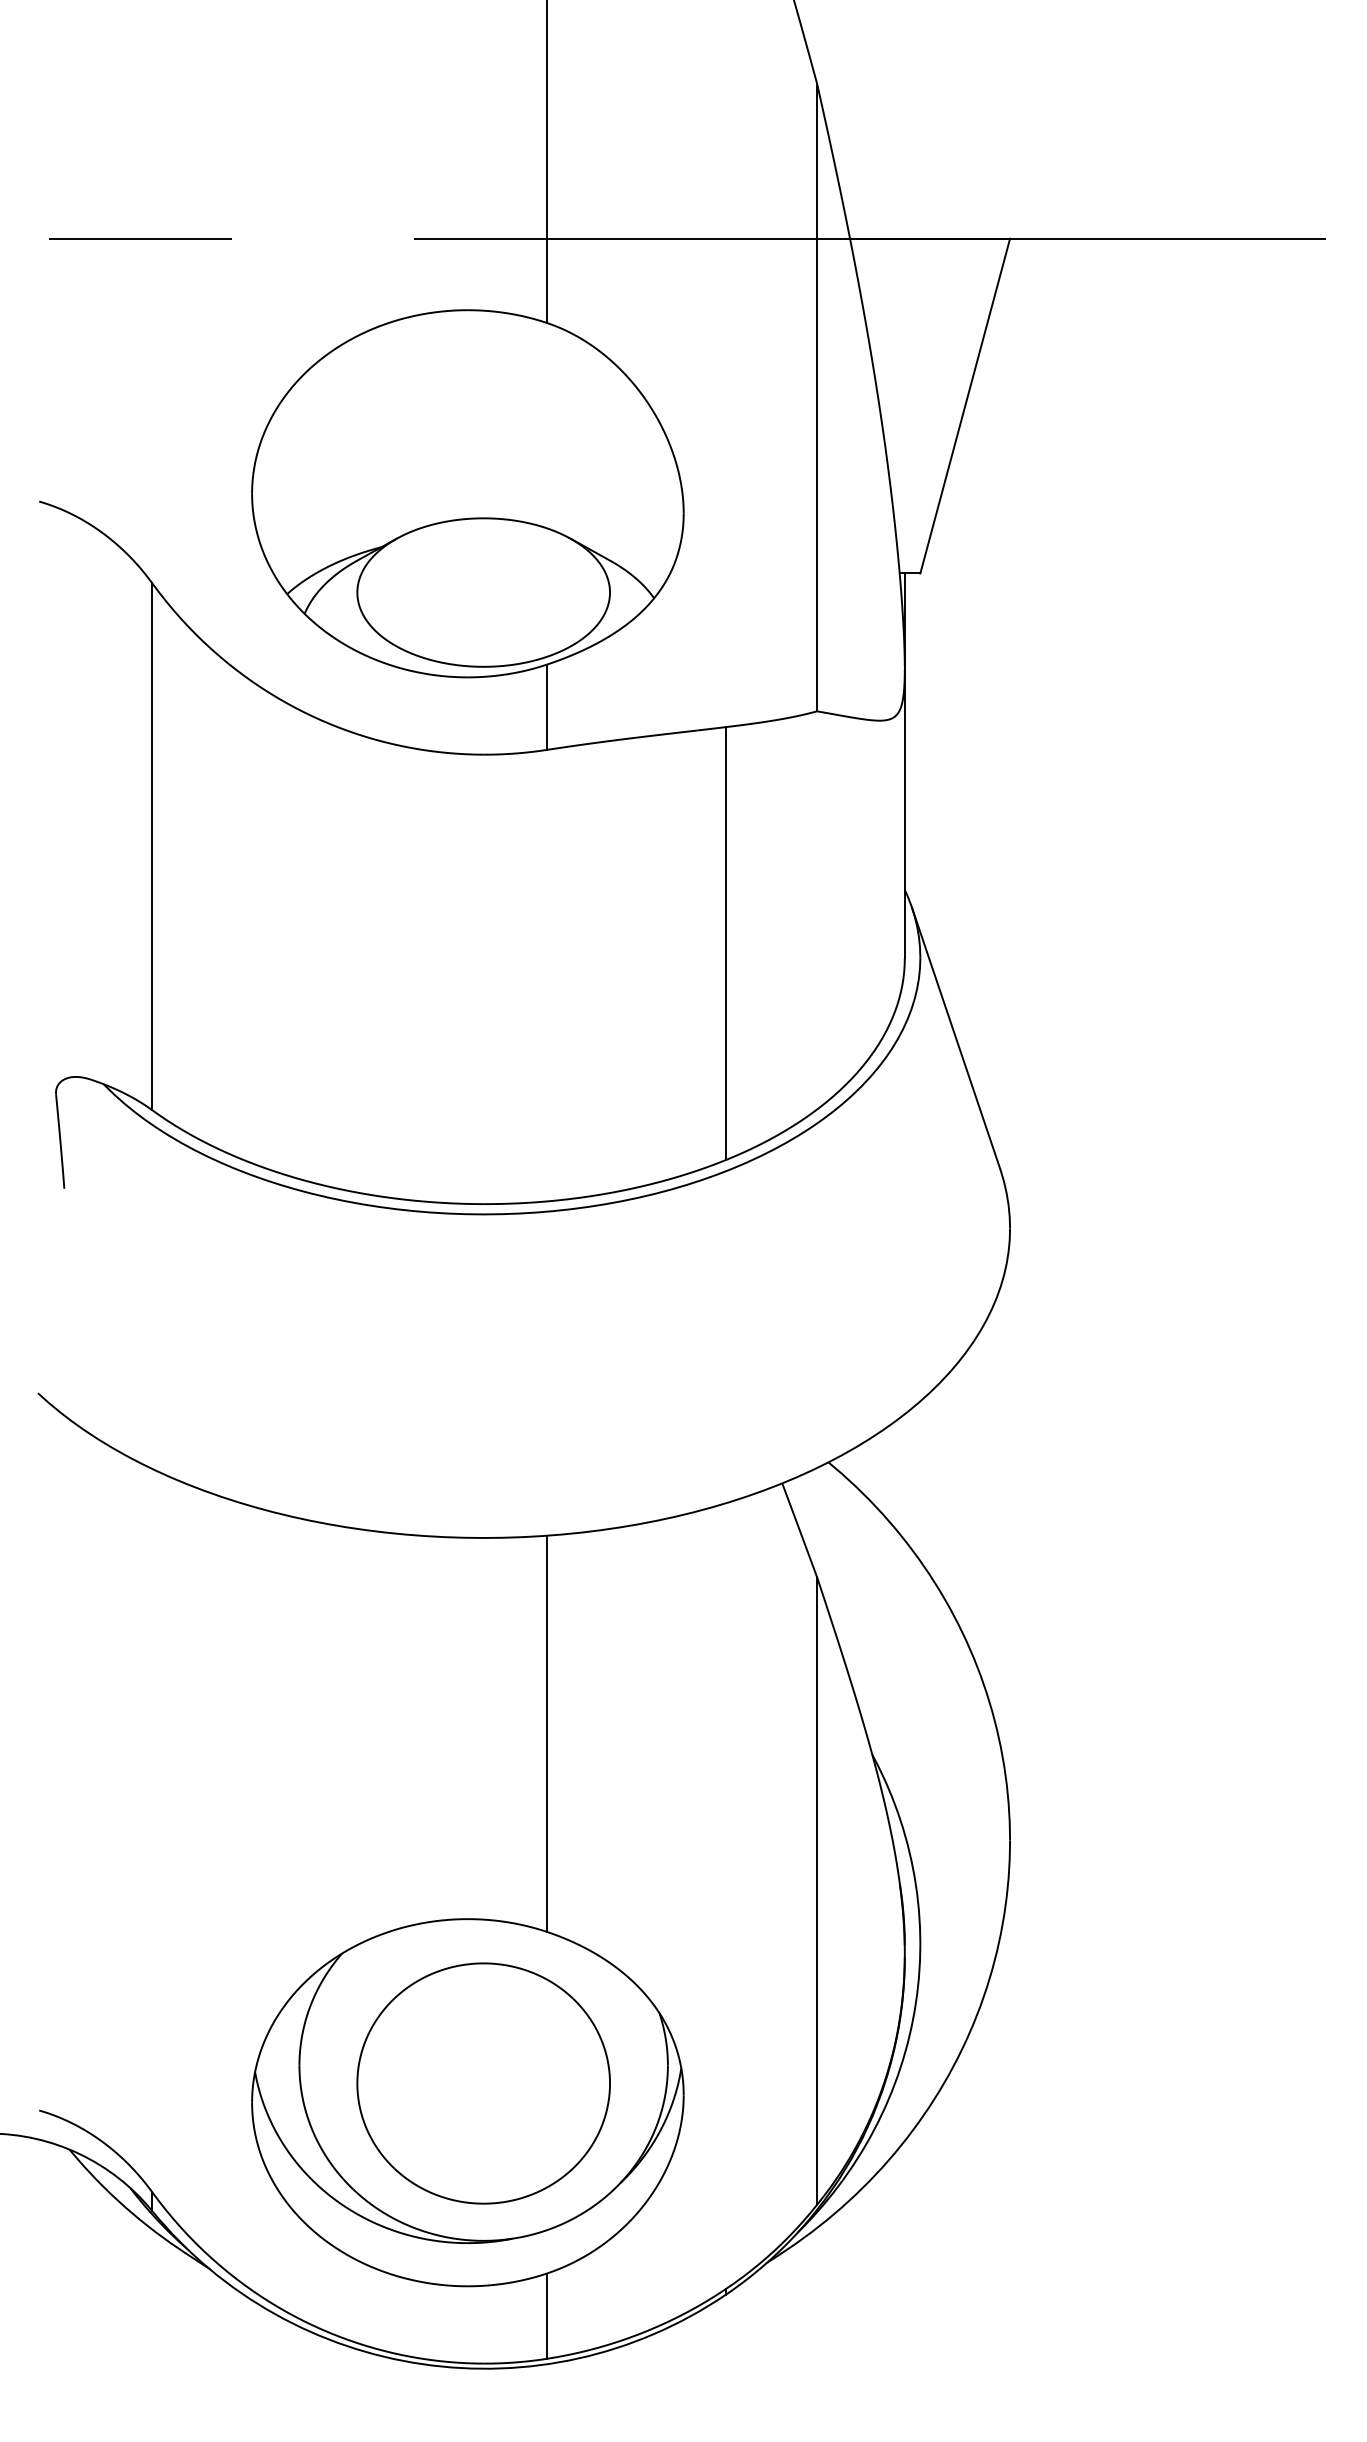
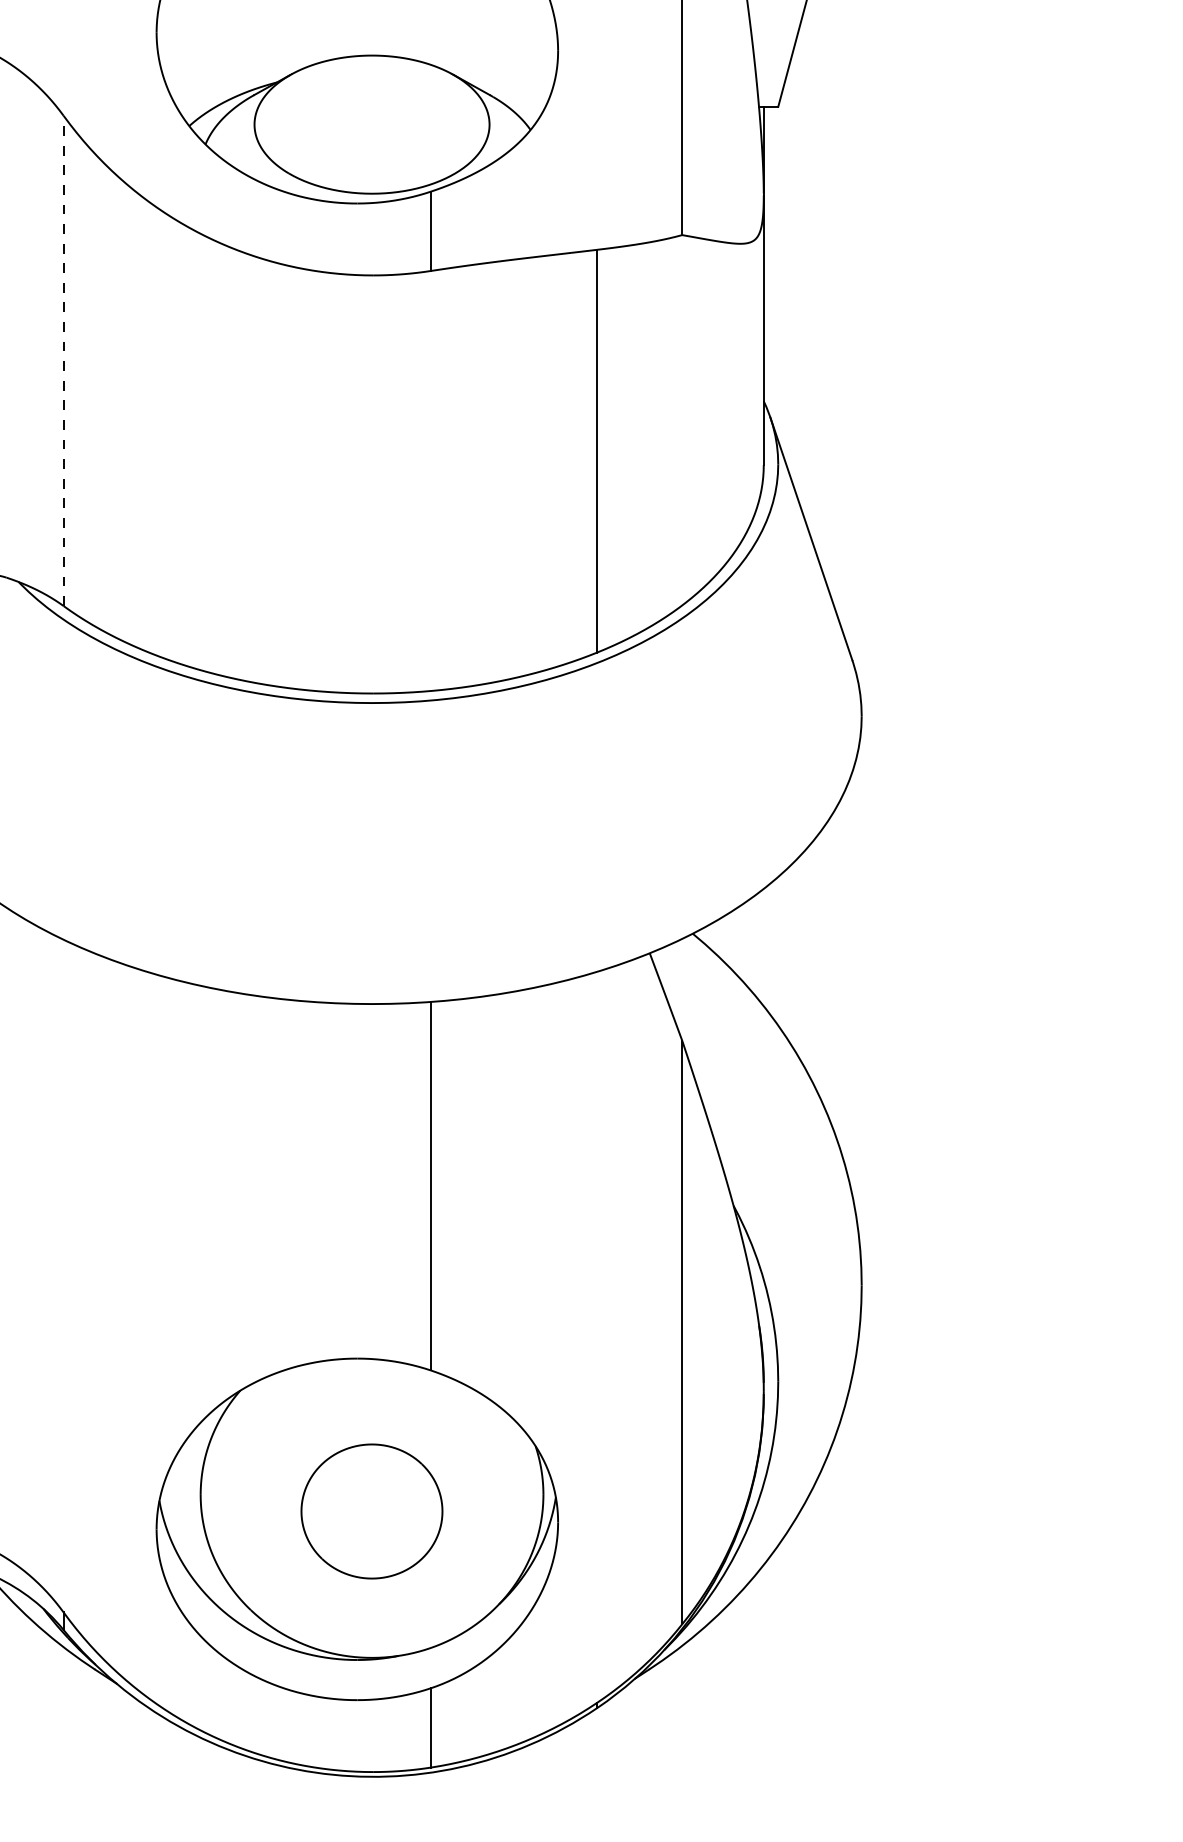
line: (152, 846) -> (63, 360), solid -> dashed
part: (483, 2083) -> (371, 1511), size x0.6

